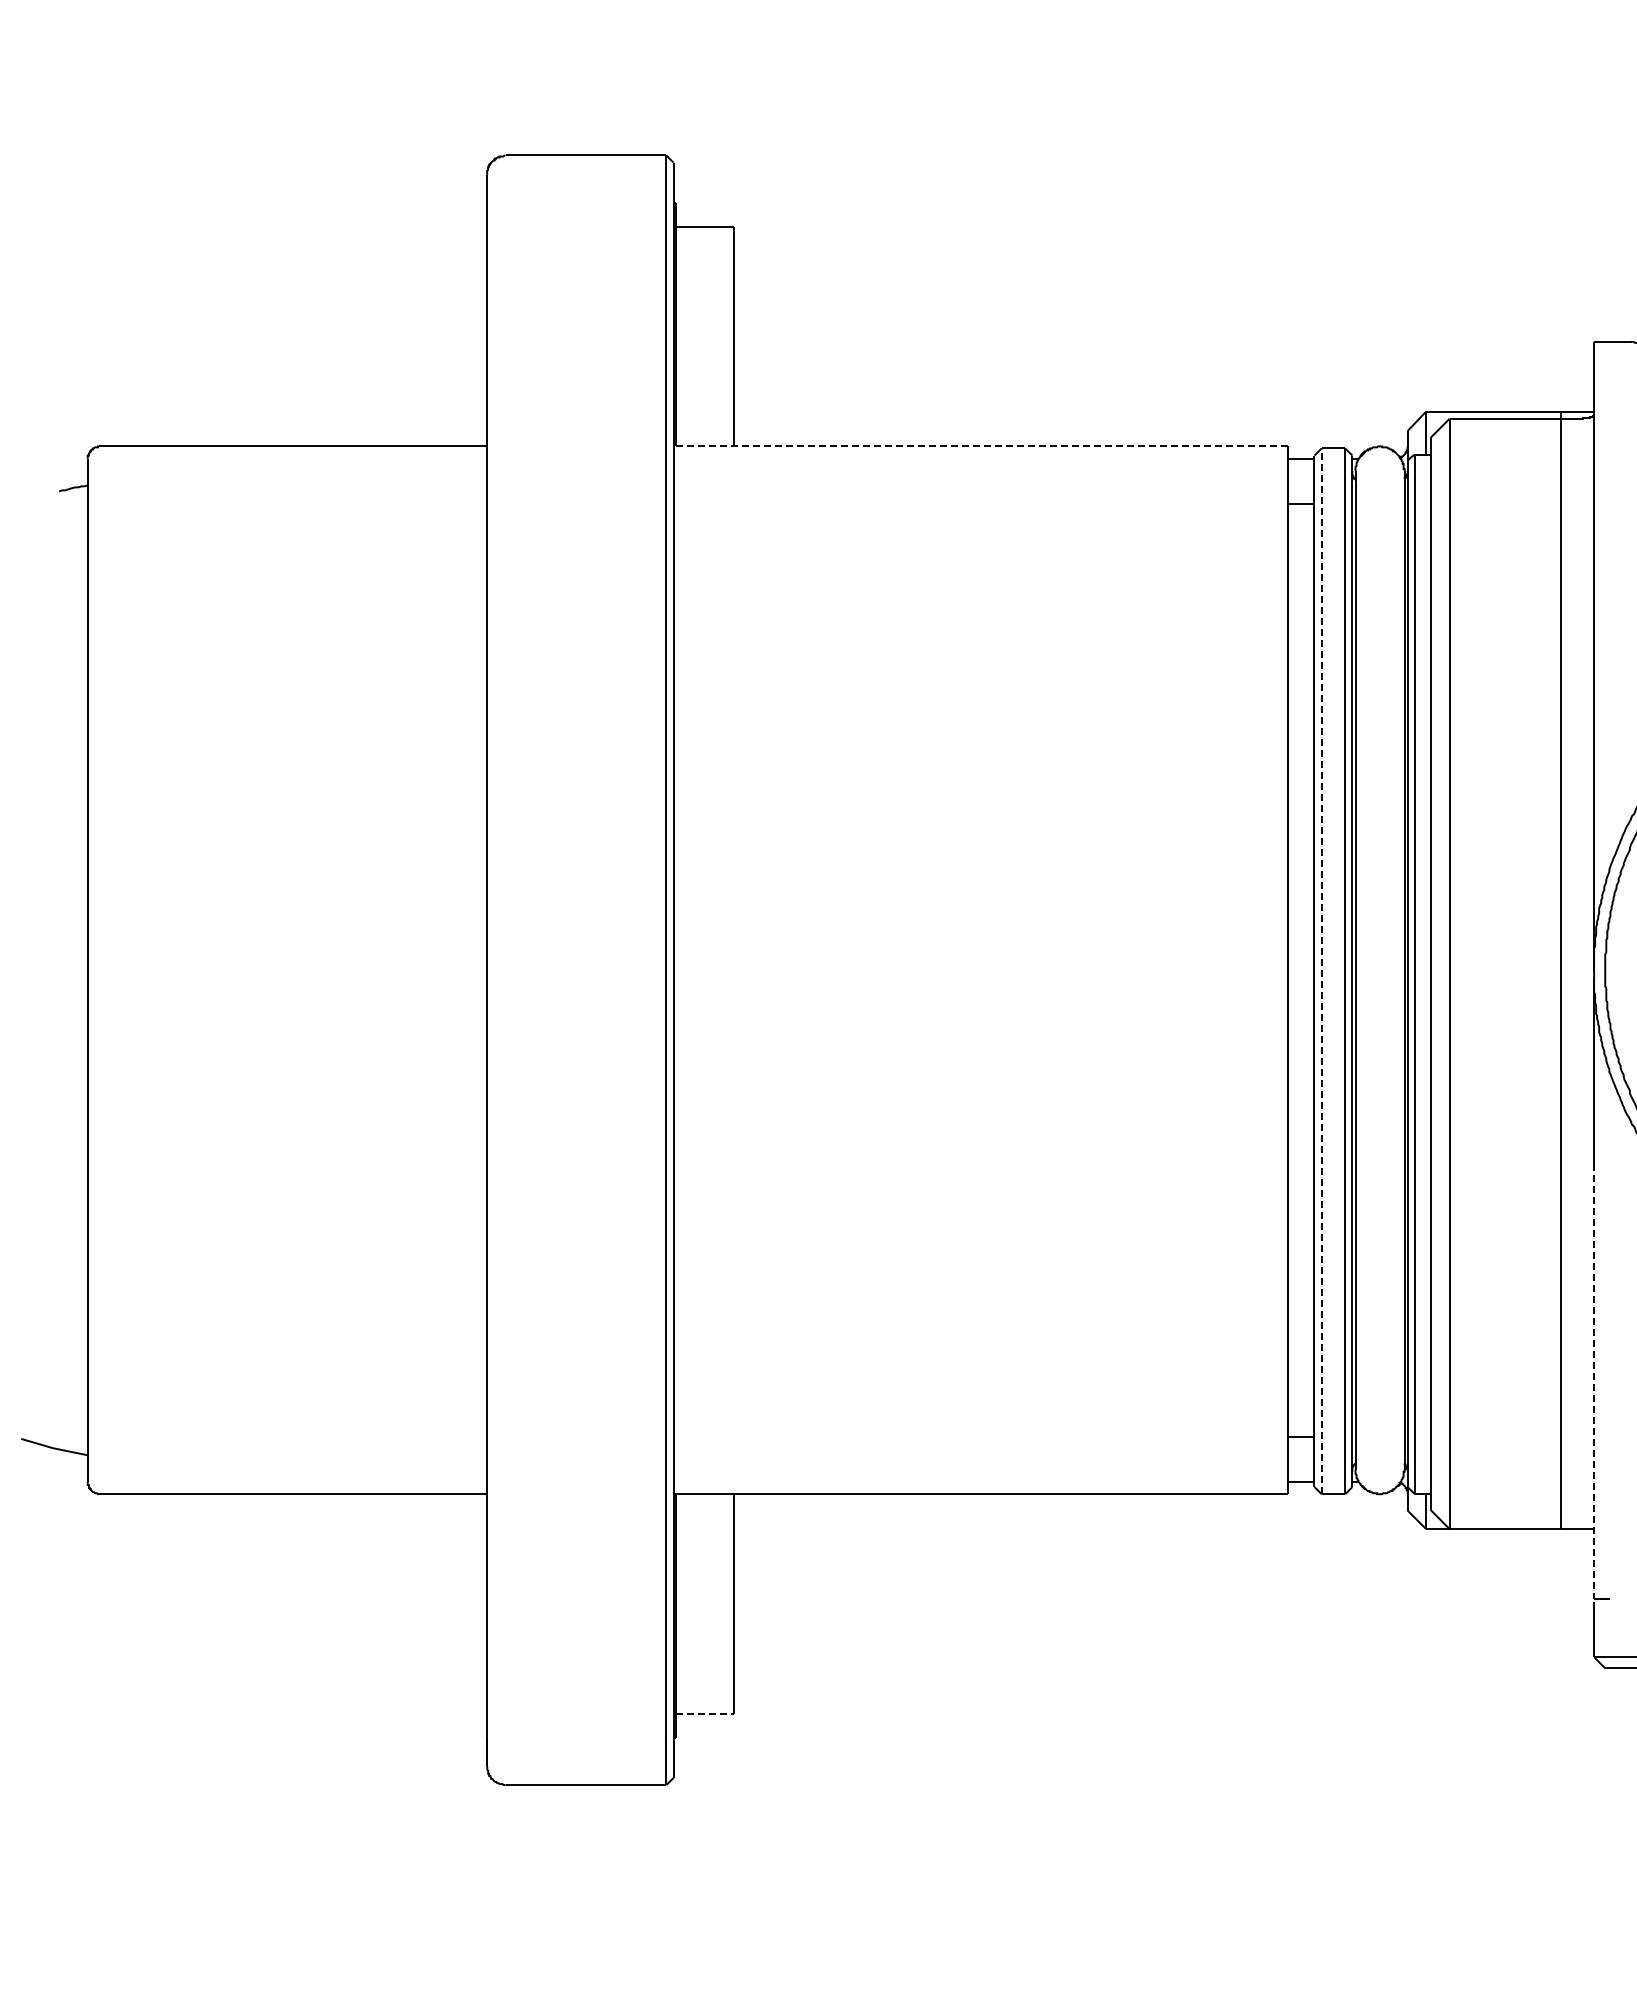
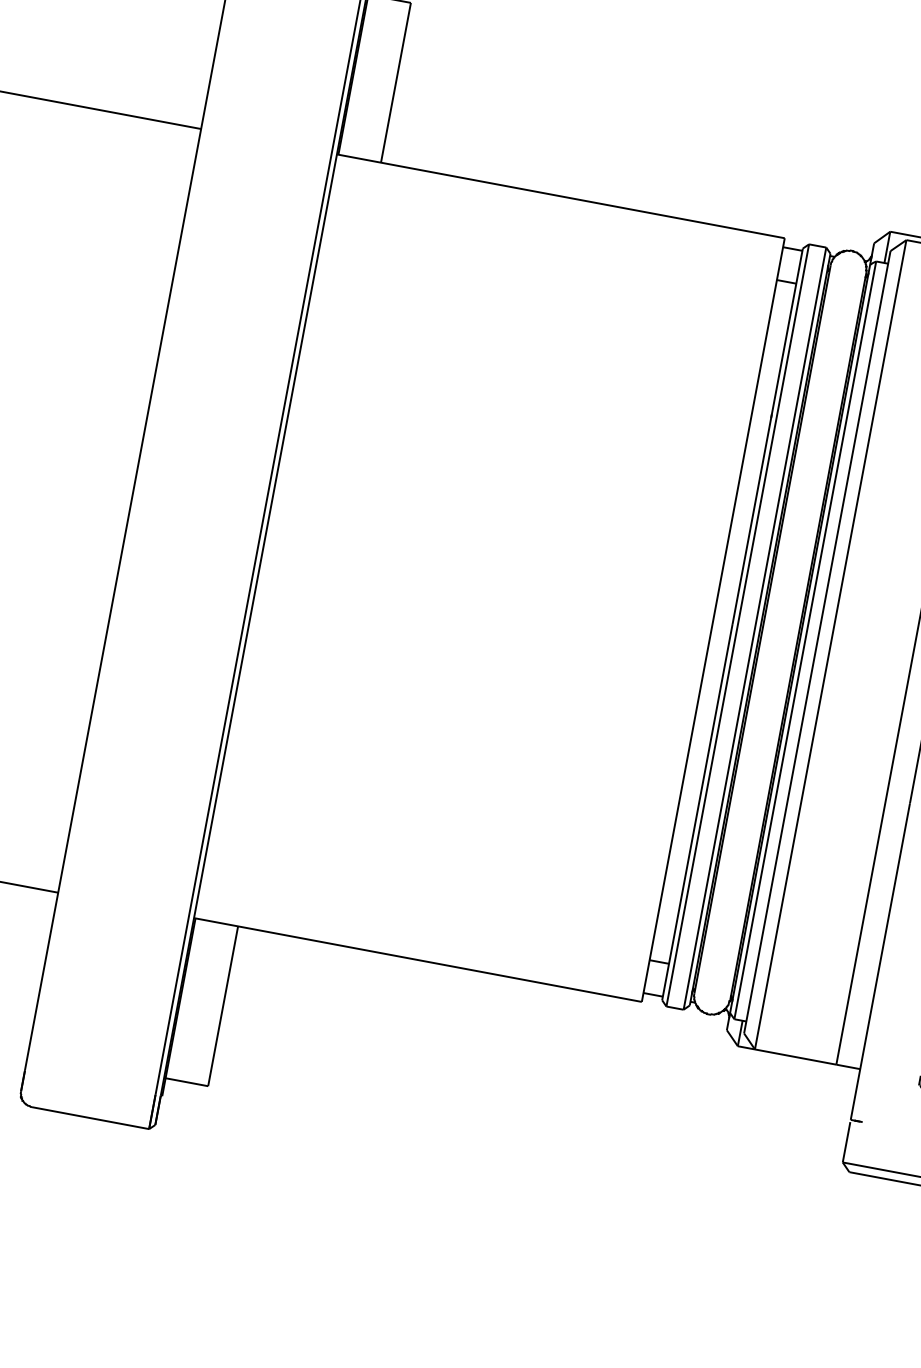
line: (980, 446) -> (560, 196), dashed -> solid
line: (1321, 971) -> (737, 625), dashed -> solid
line: (1594, 1382) -> (880, 962), dashed -> solid
line: (705, 1713) -> (187, 1082), dashed -> solid

